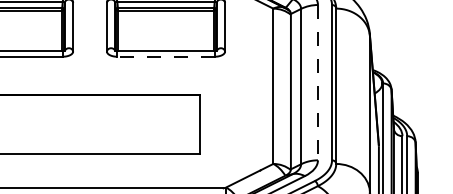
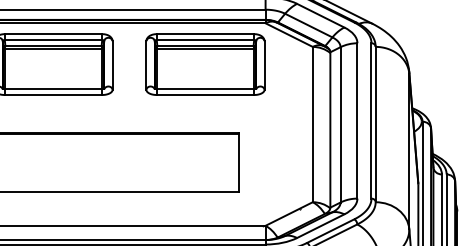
line: (166, 57) -> (205, 95), dashed -> solid
line: (318, 82) -> (357, 120), dashed -> solid

